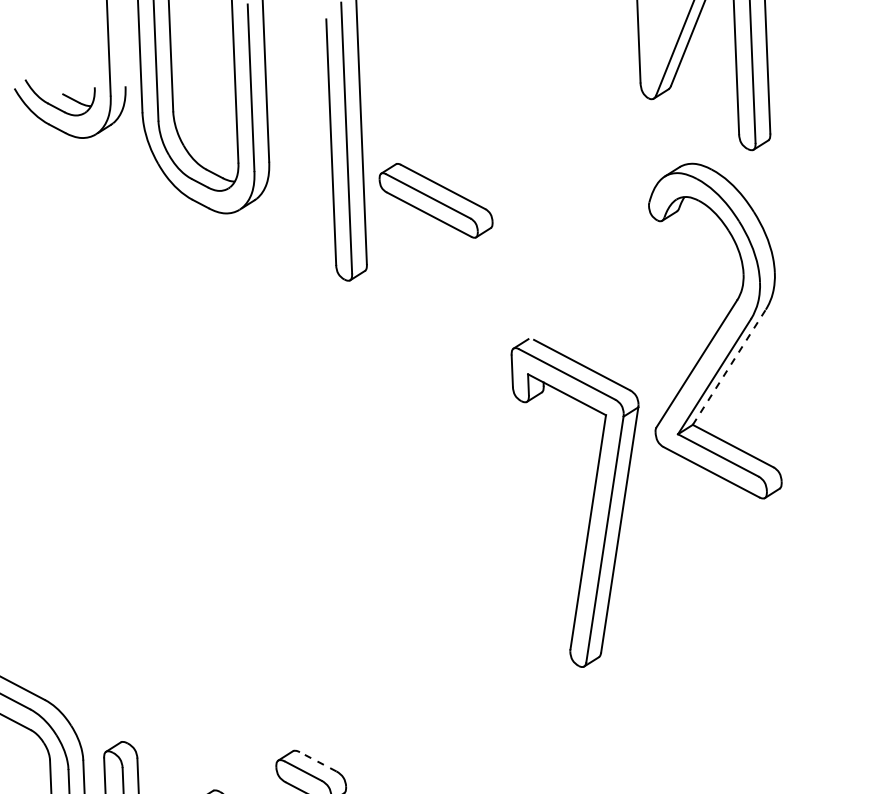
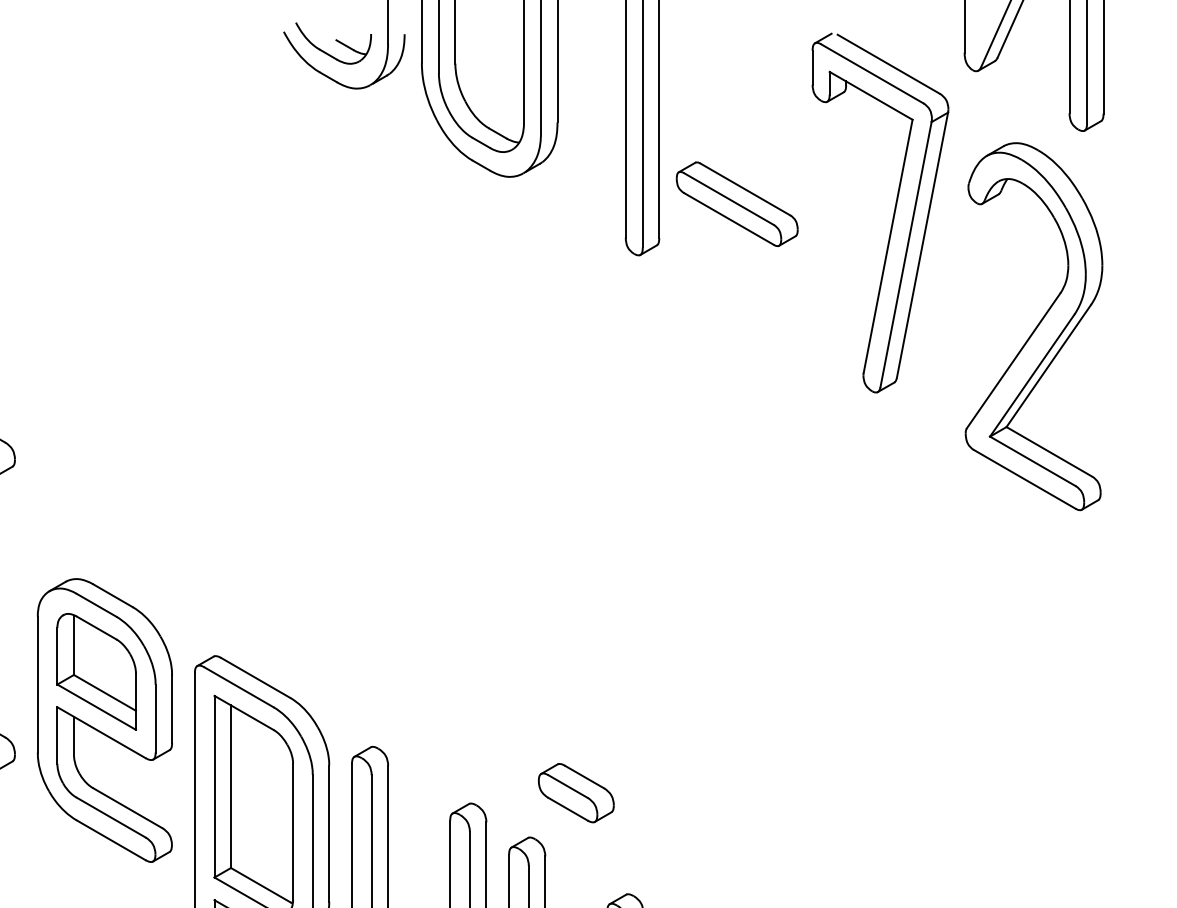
part: (435, 201) -> (736, 204), moved
line: (730, 366) -> (1049, 365), dashed -> solid
part: (591, 501) -> (893, 212), moved
line: (318, 761) -> (584, 776), dashed -> solid

